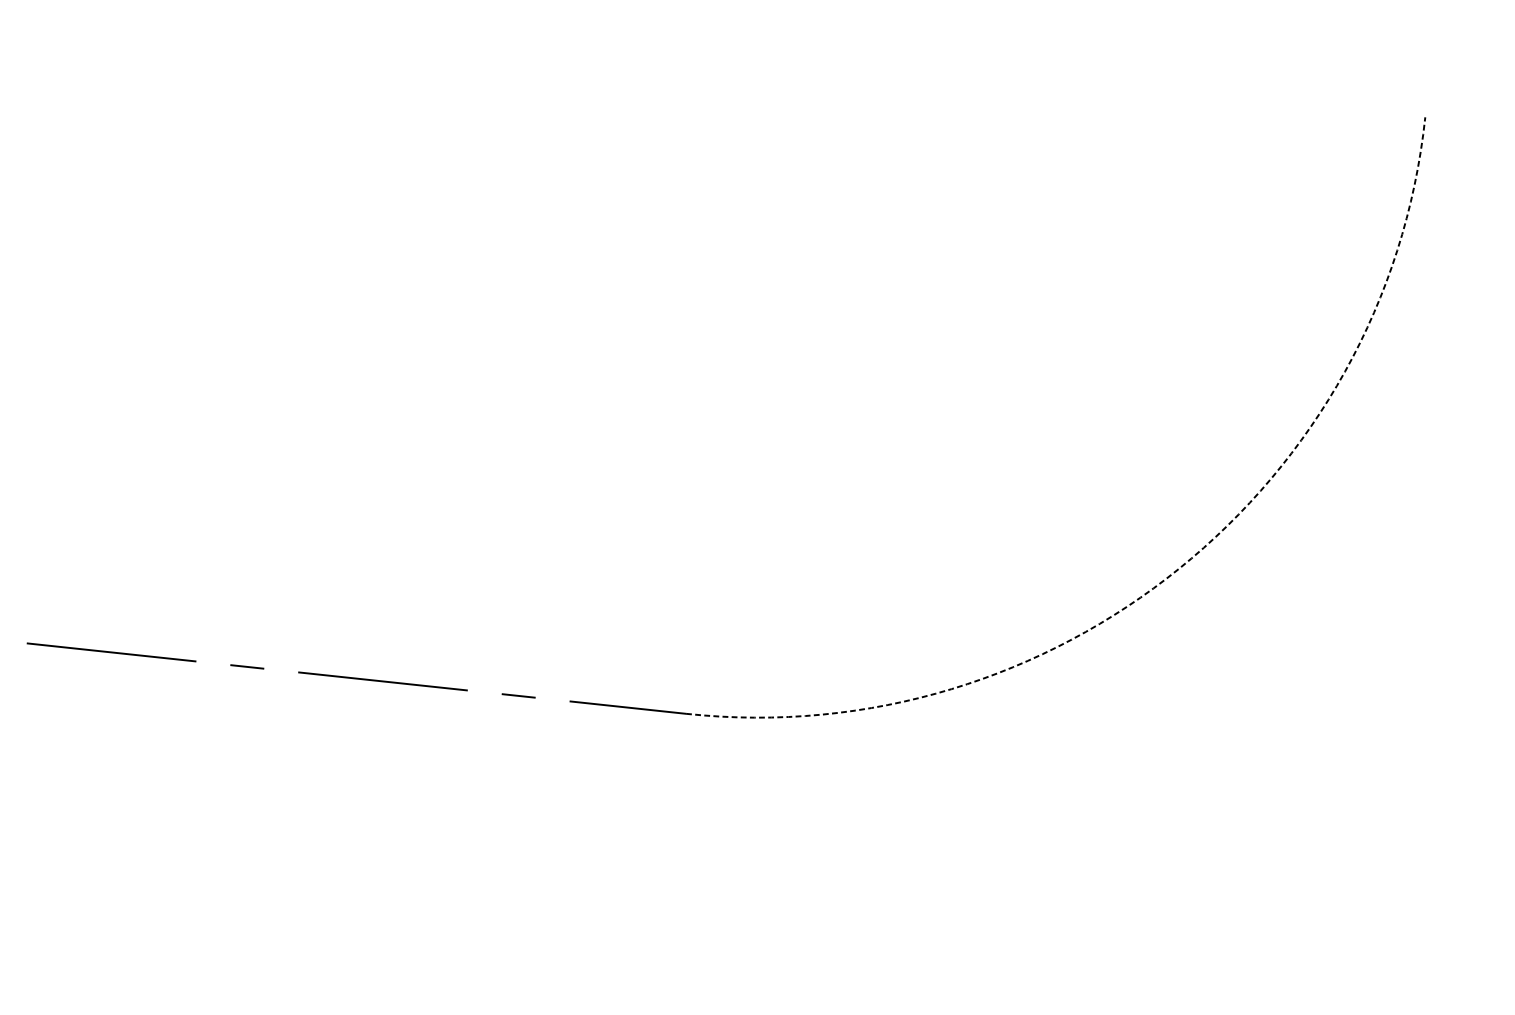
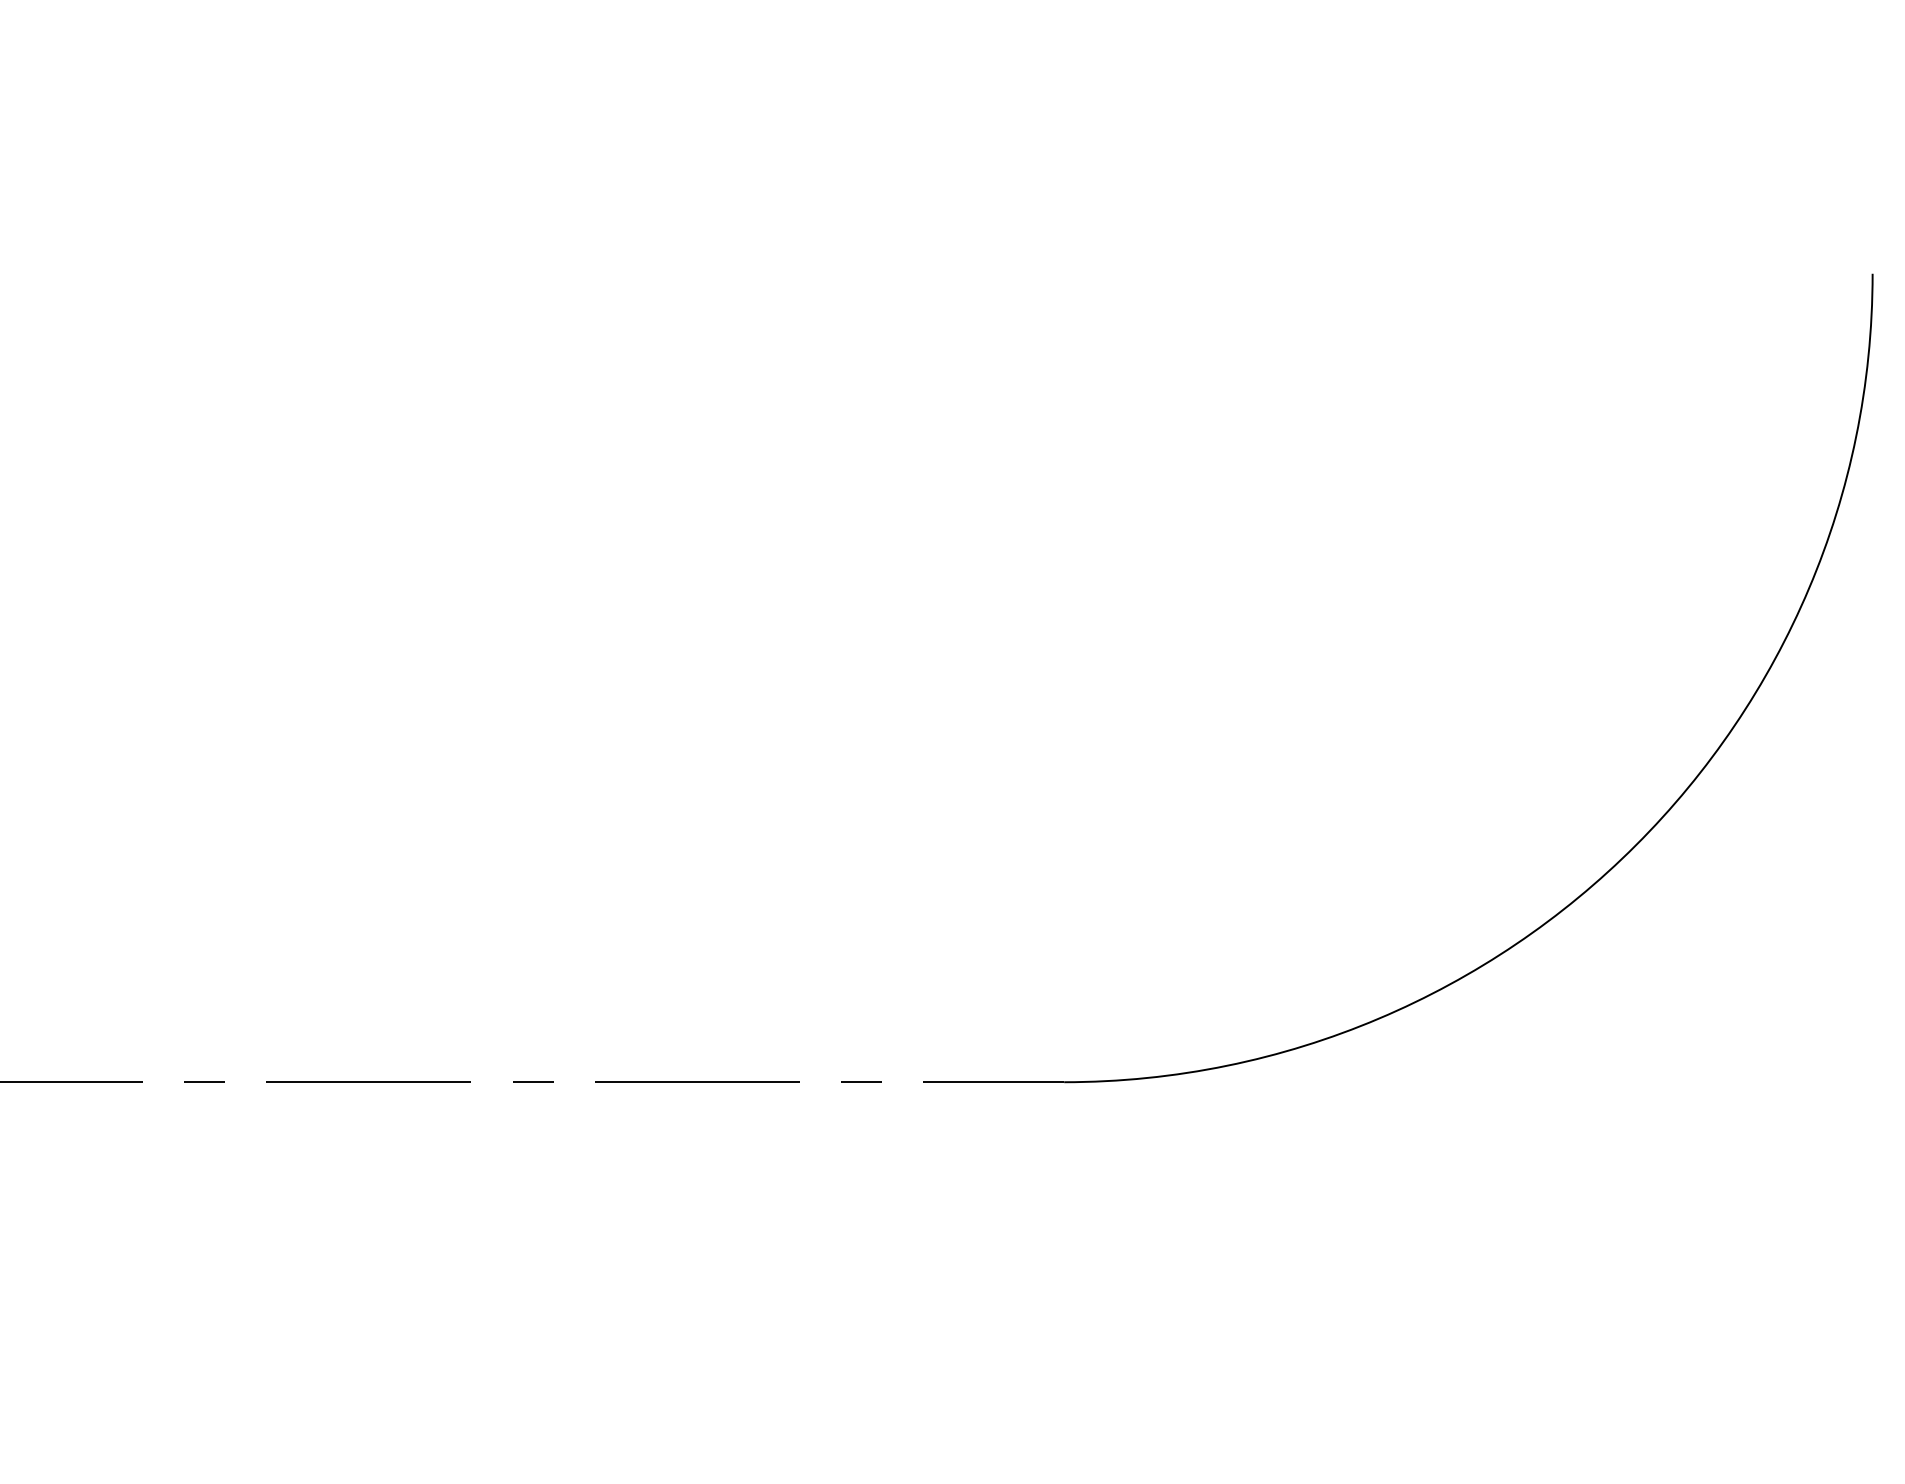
arc: (1178, 568) -> (1635, 845), dashed -> solid

